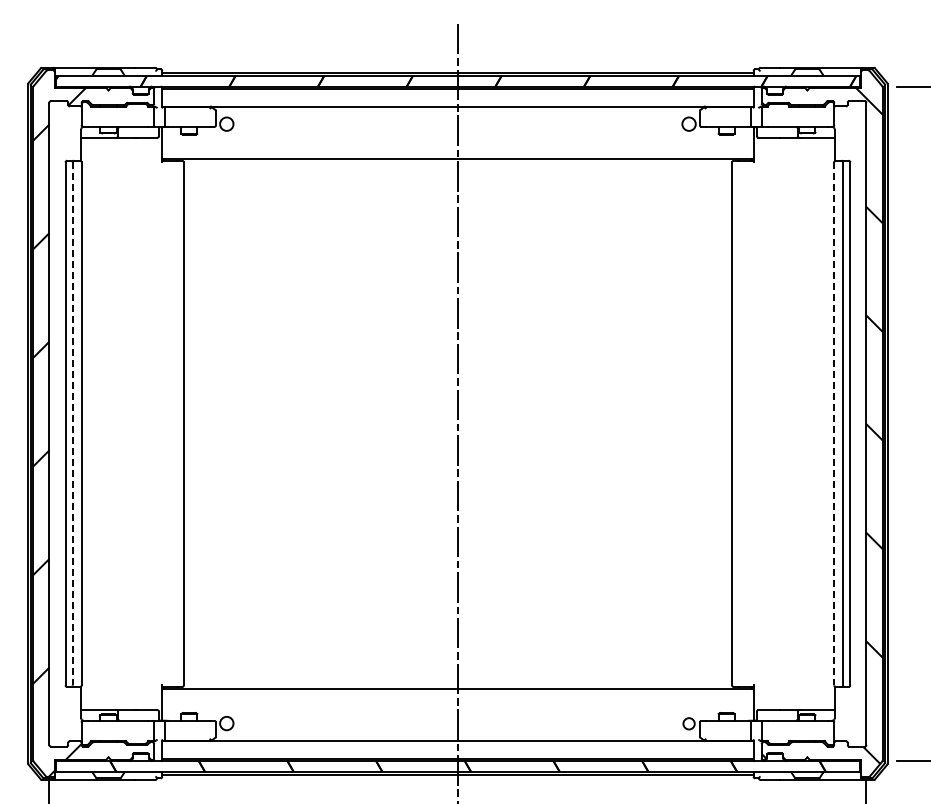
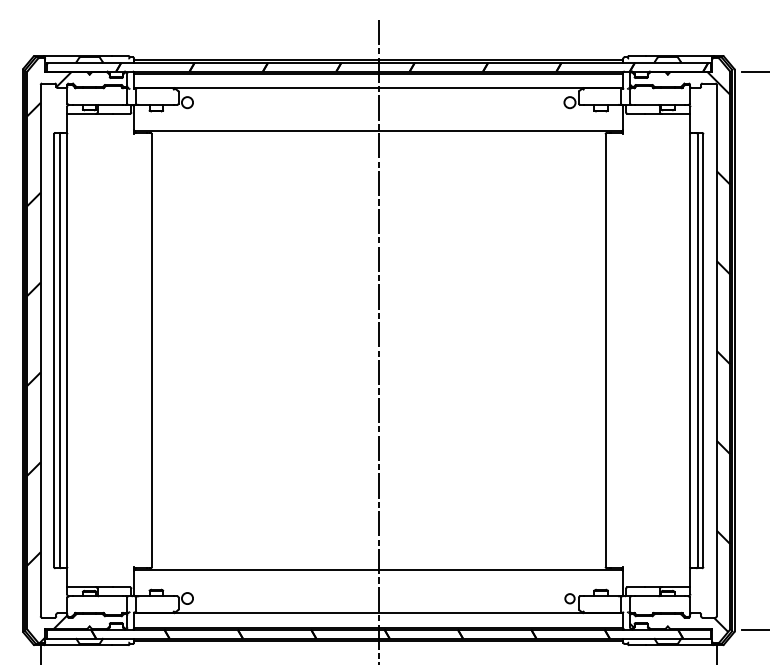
line: (72, 423) -> (59, 350), dashed -> solid
line: (834, 423) -> (690, 350), dashed -> solid

